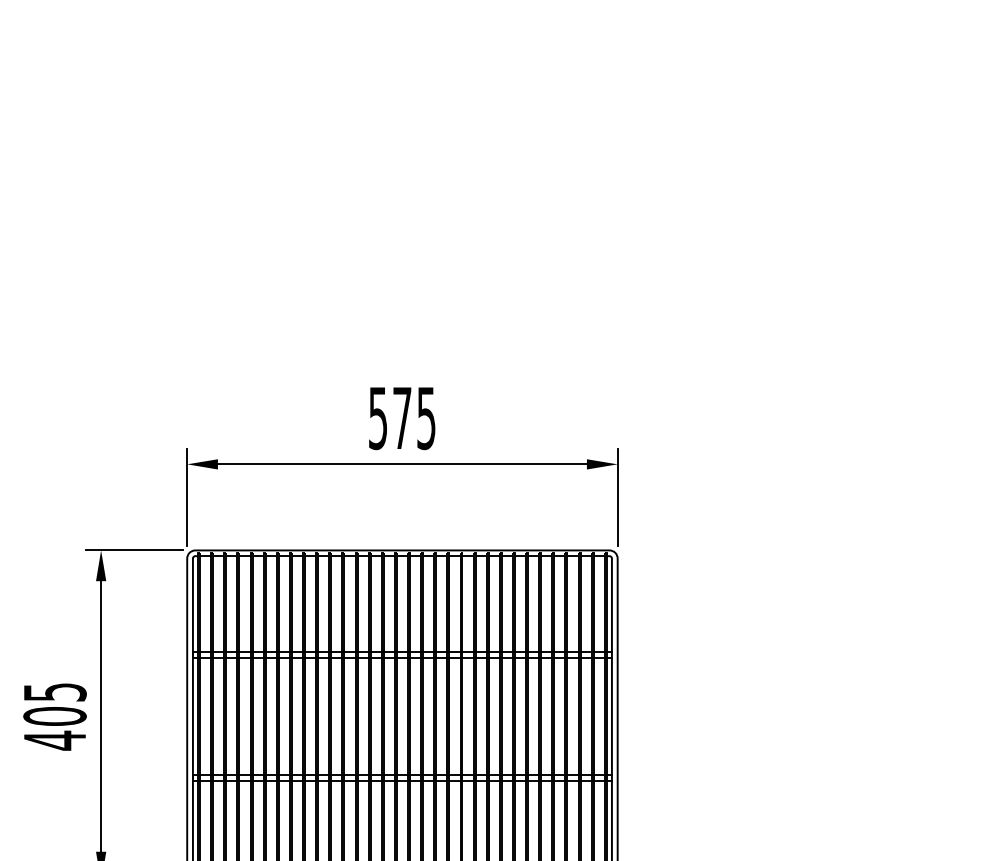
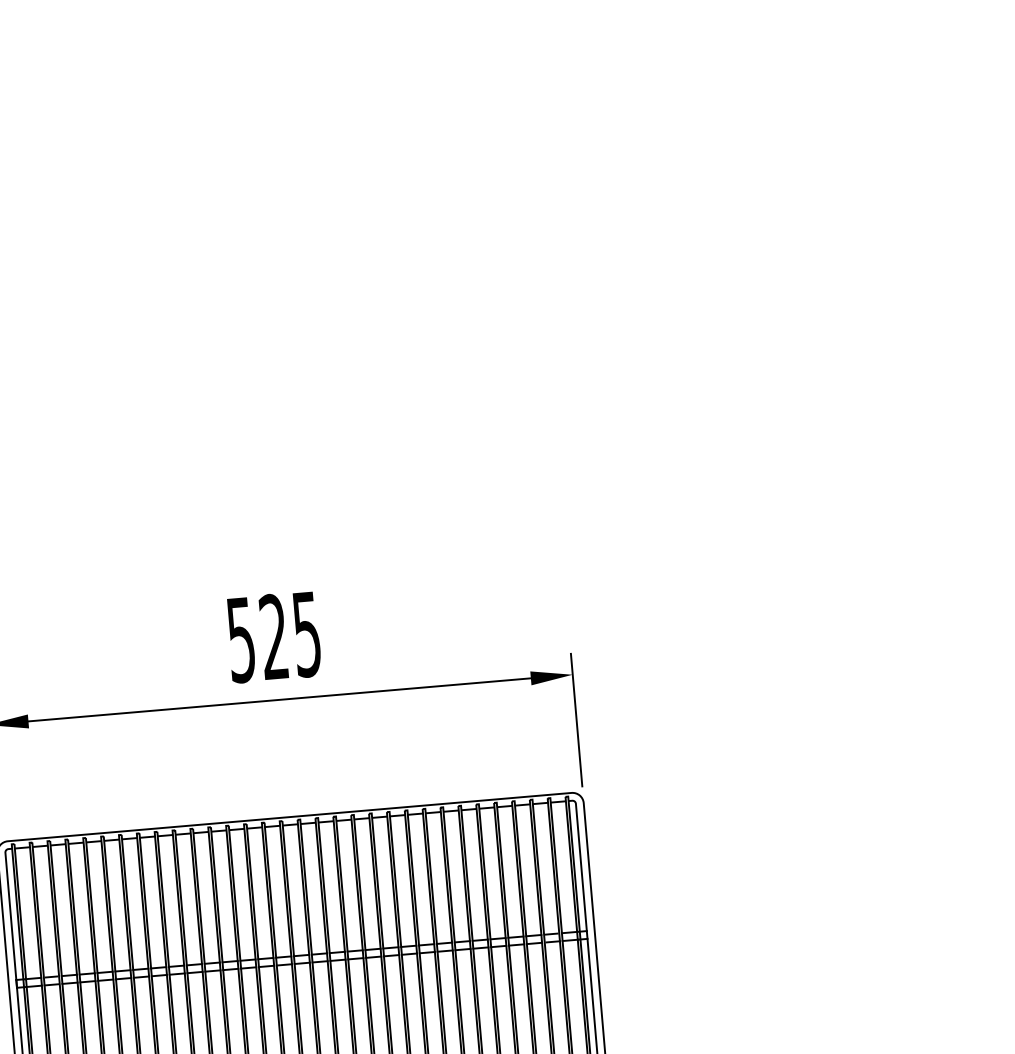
text: (402, 417) -> (274, 636), 575 -> 525

